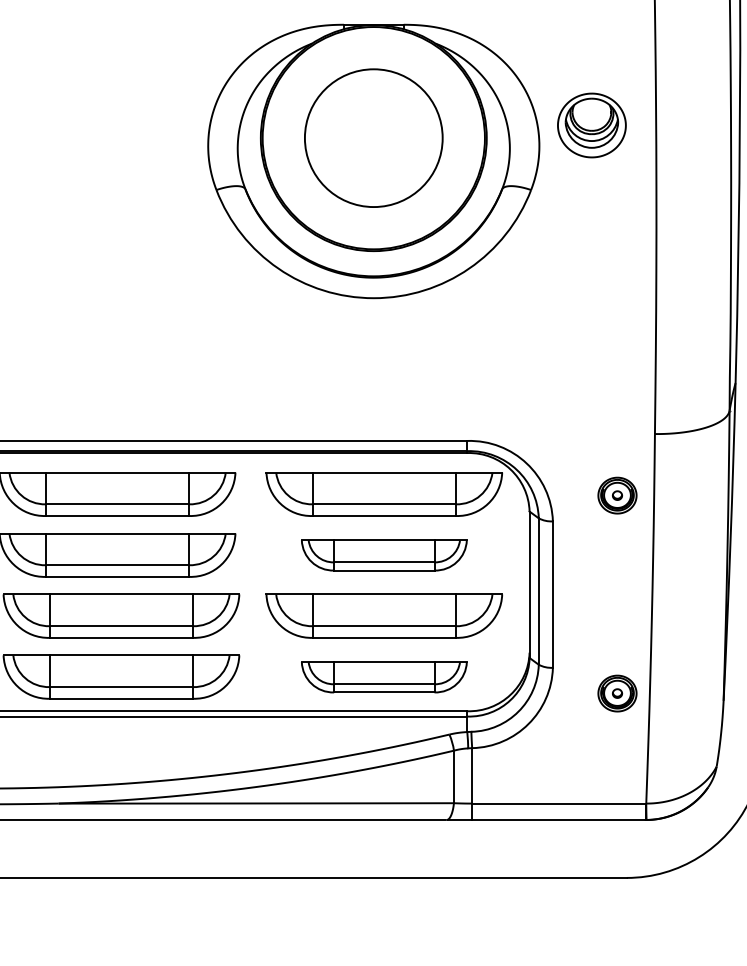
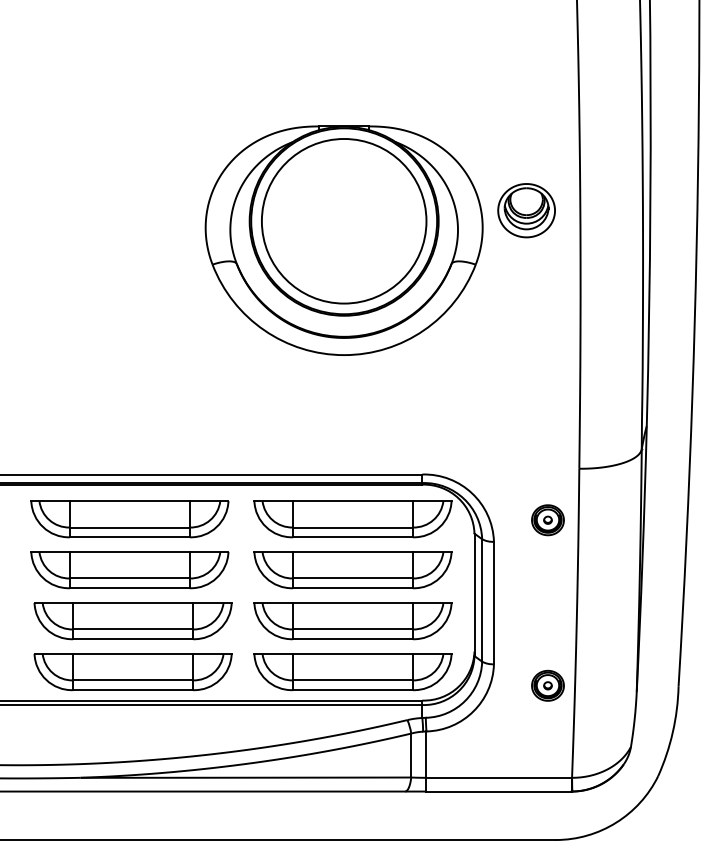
circle: (372, 137) -> (343, 220), size x1.43
part: (383, 555) -> (352, 570), size x1.43
part: (383, 677) -> (352, 672), size x1.43

